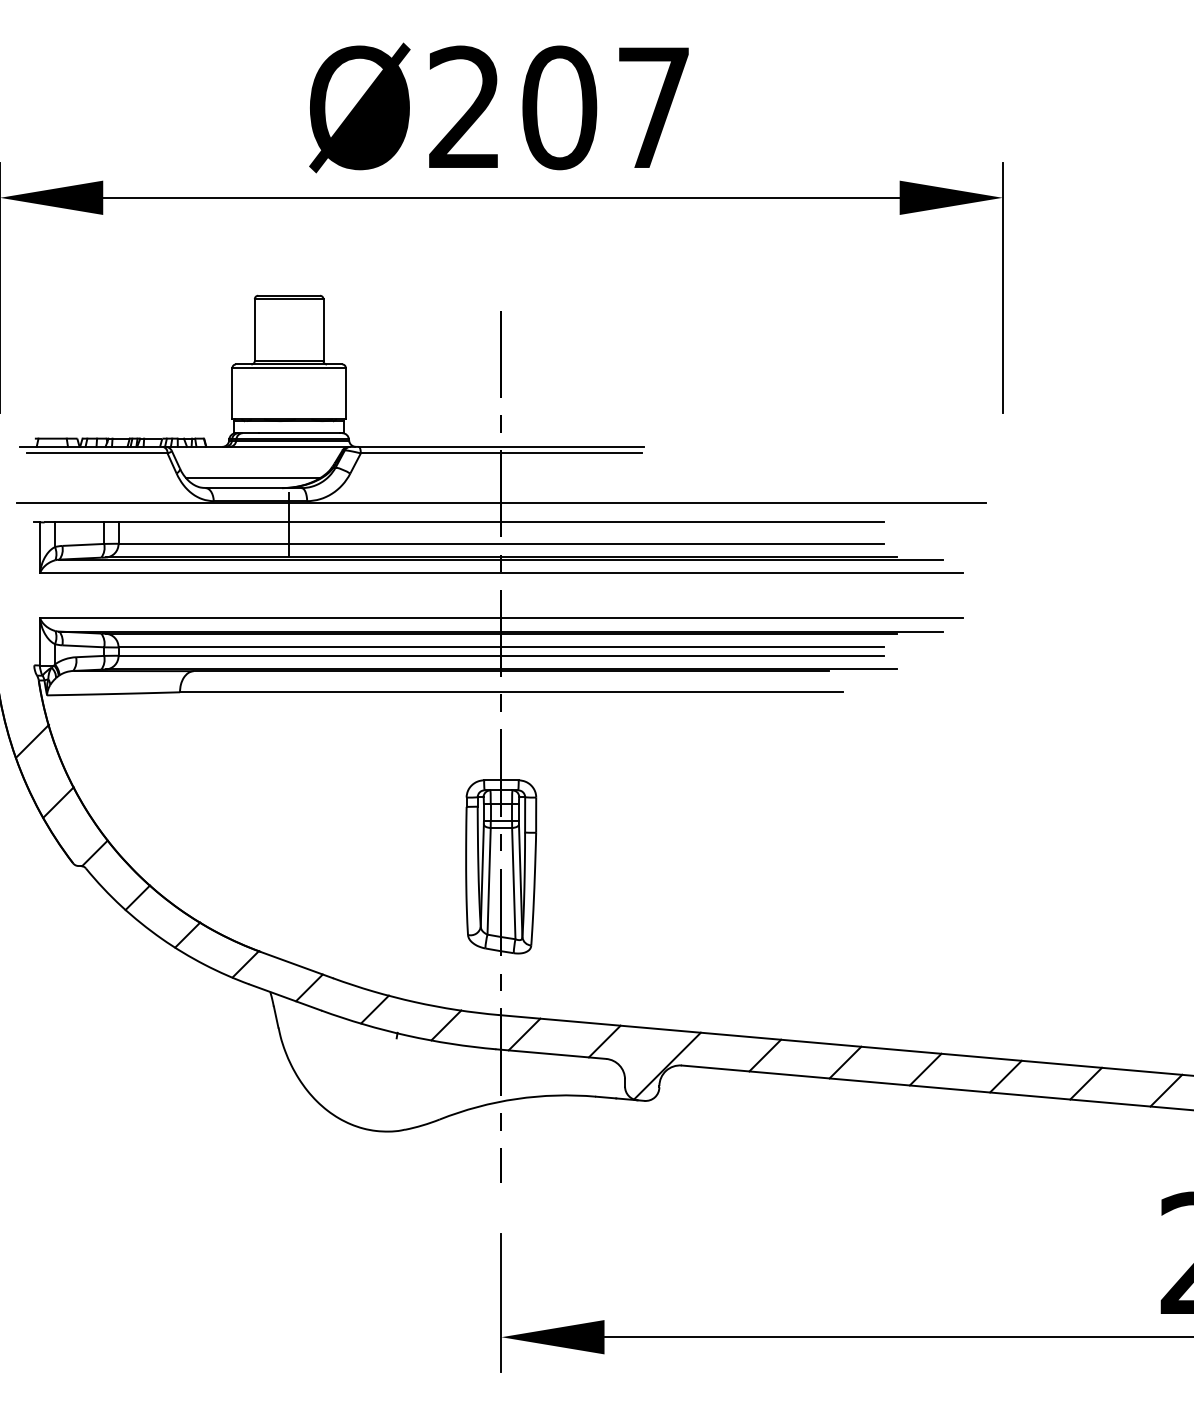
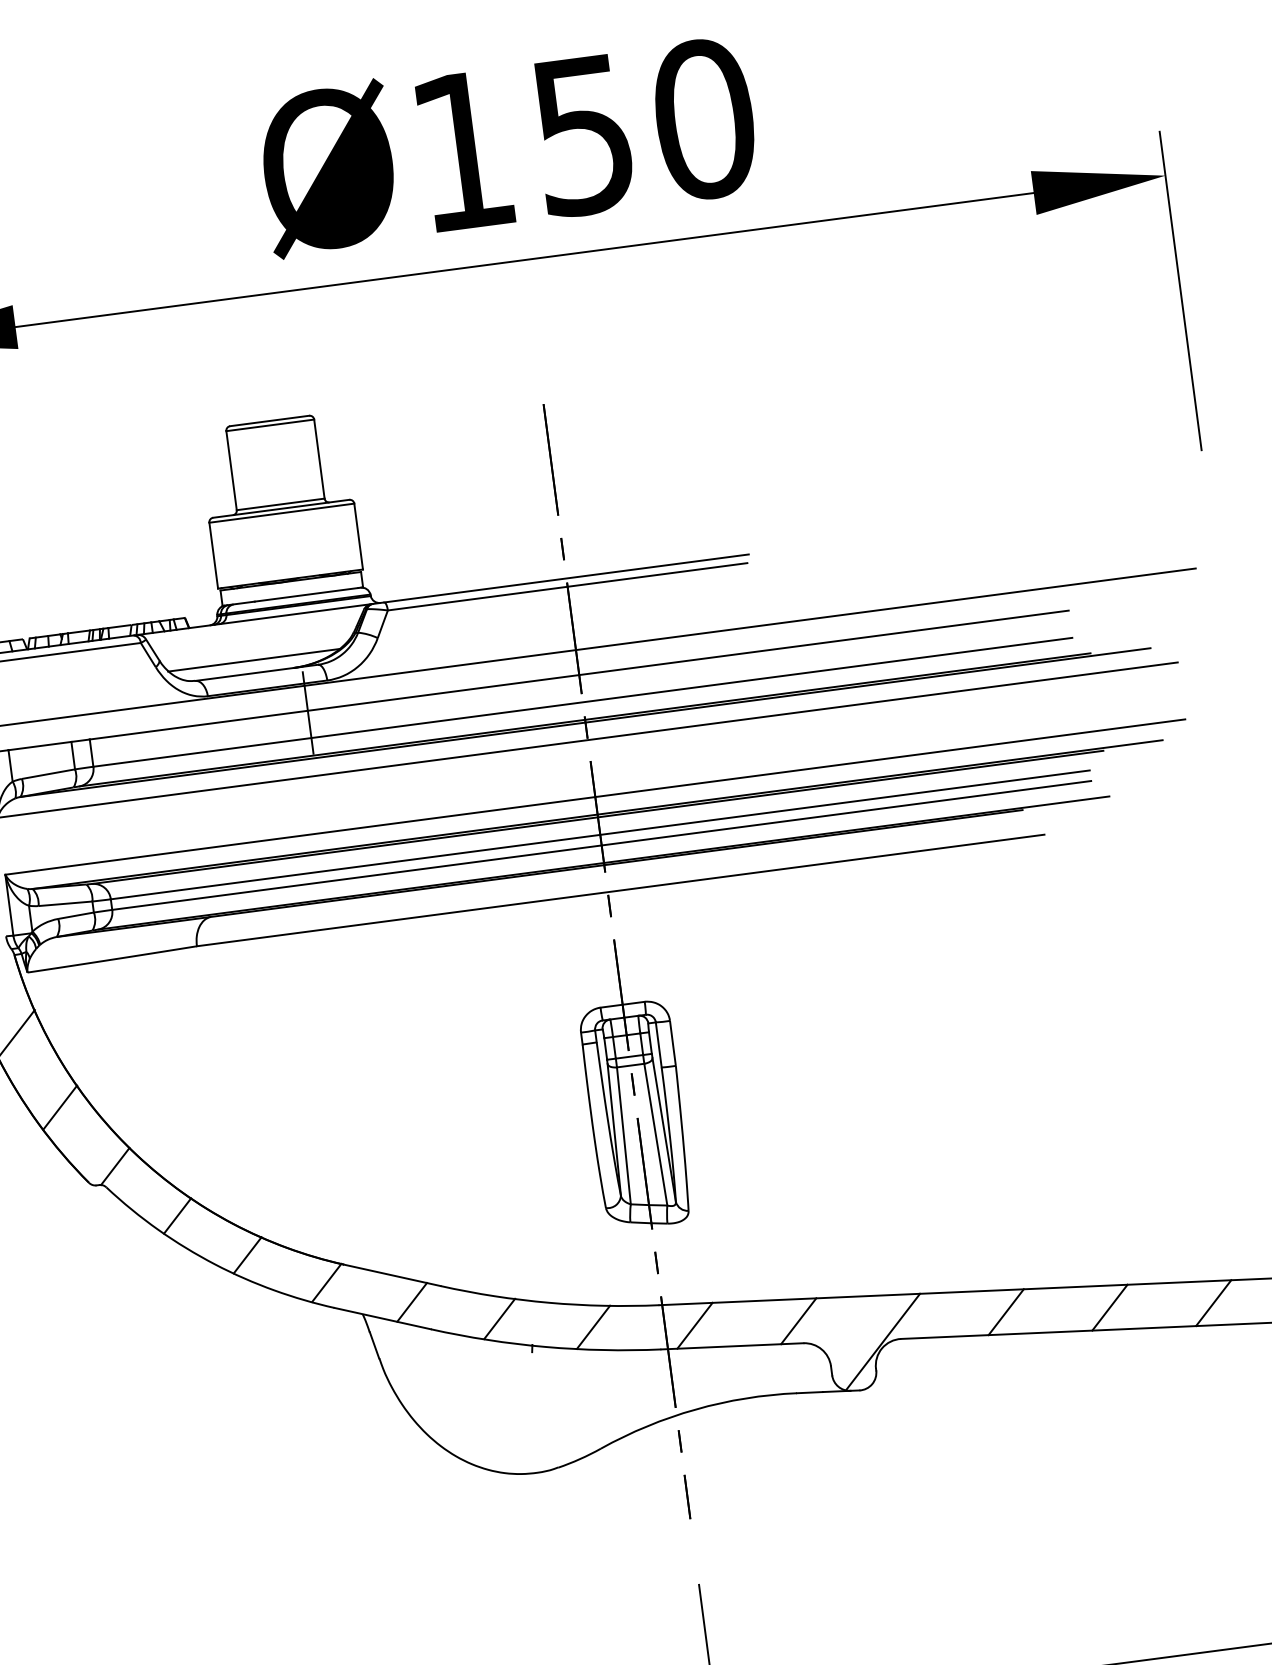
text: (560, 107) -> (584, 134), Ø207 -> Ø150

